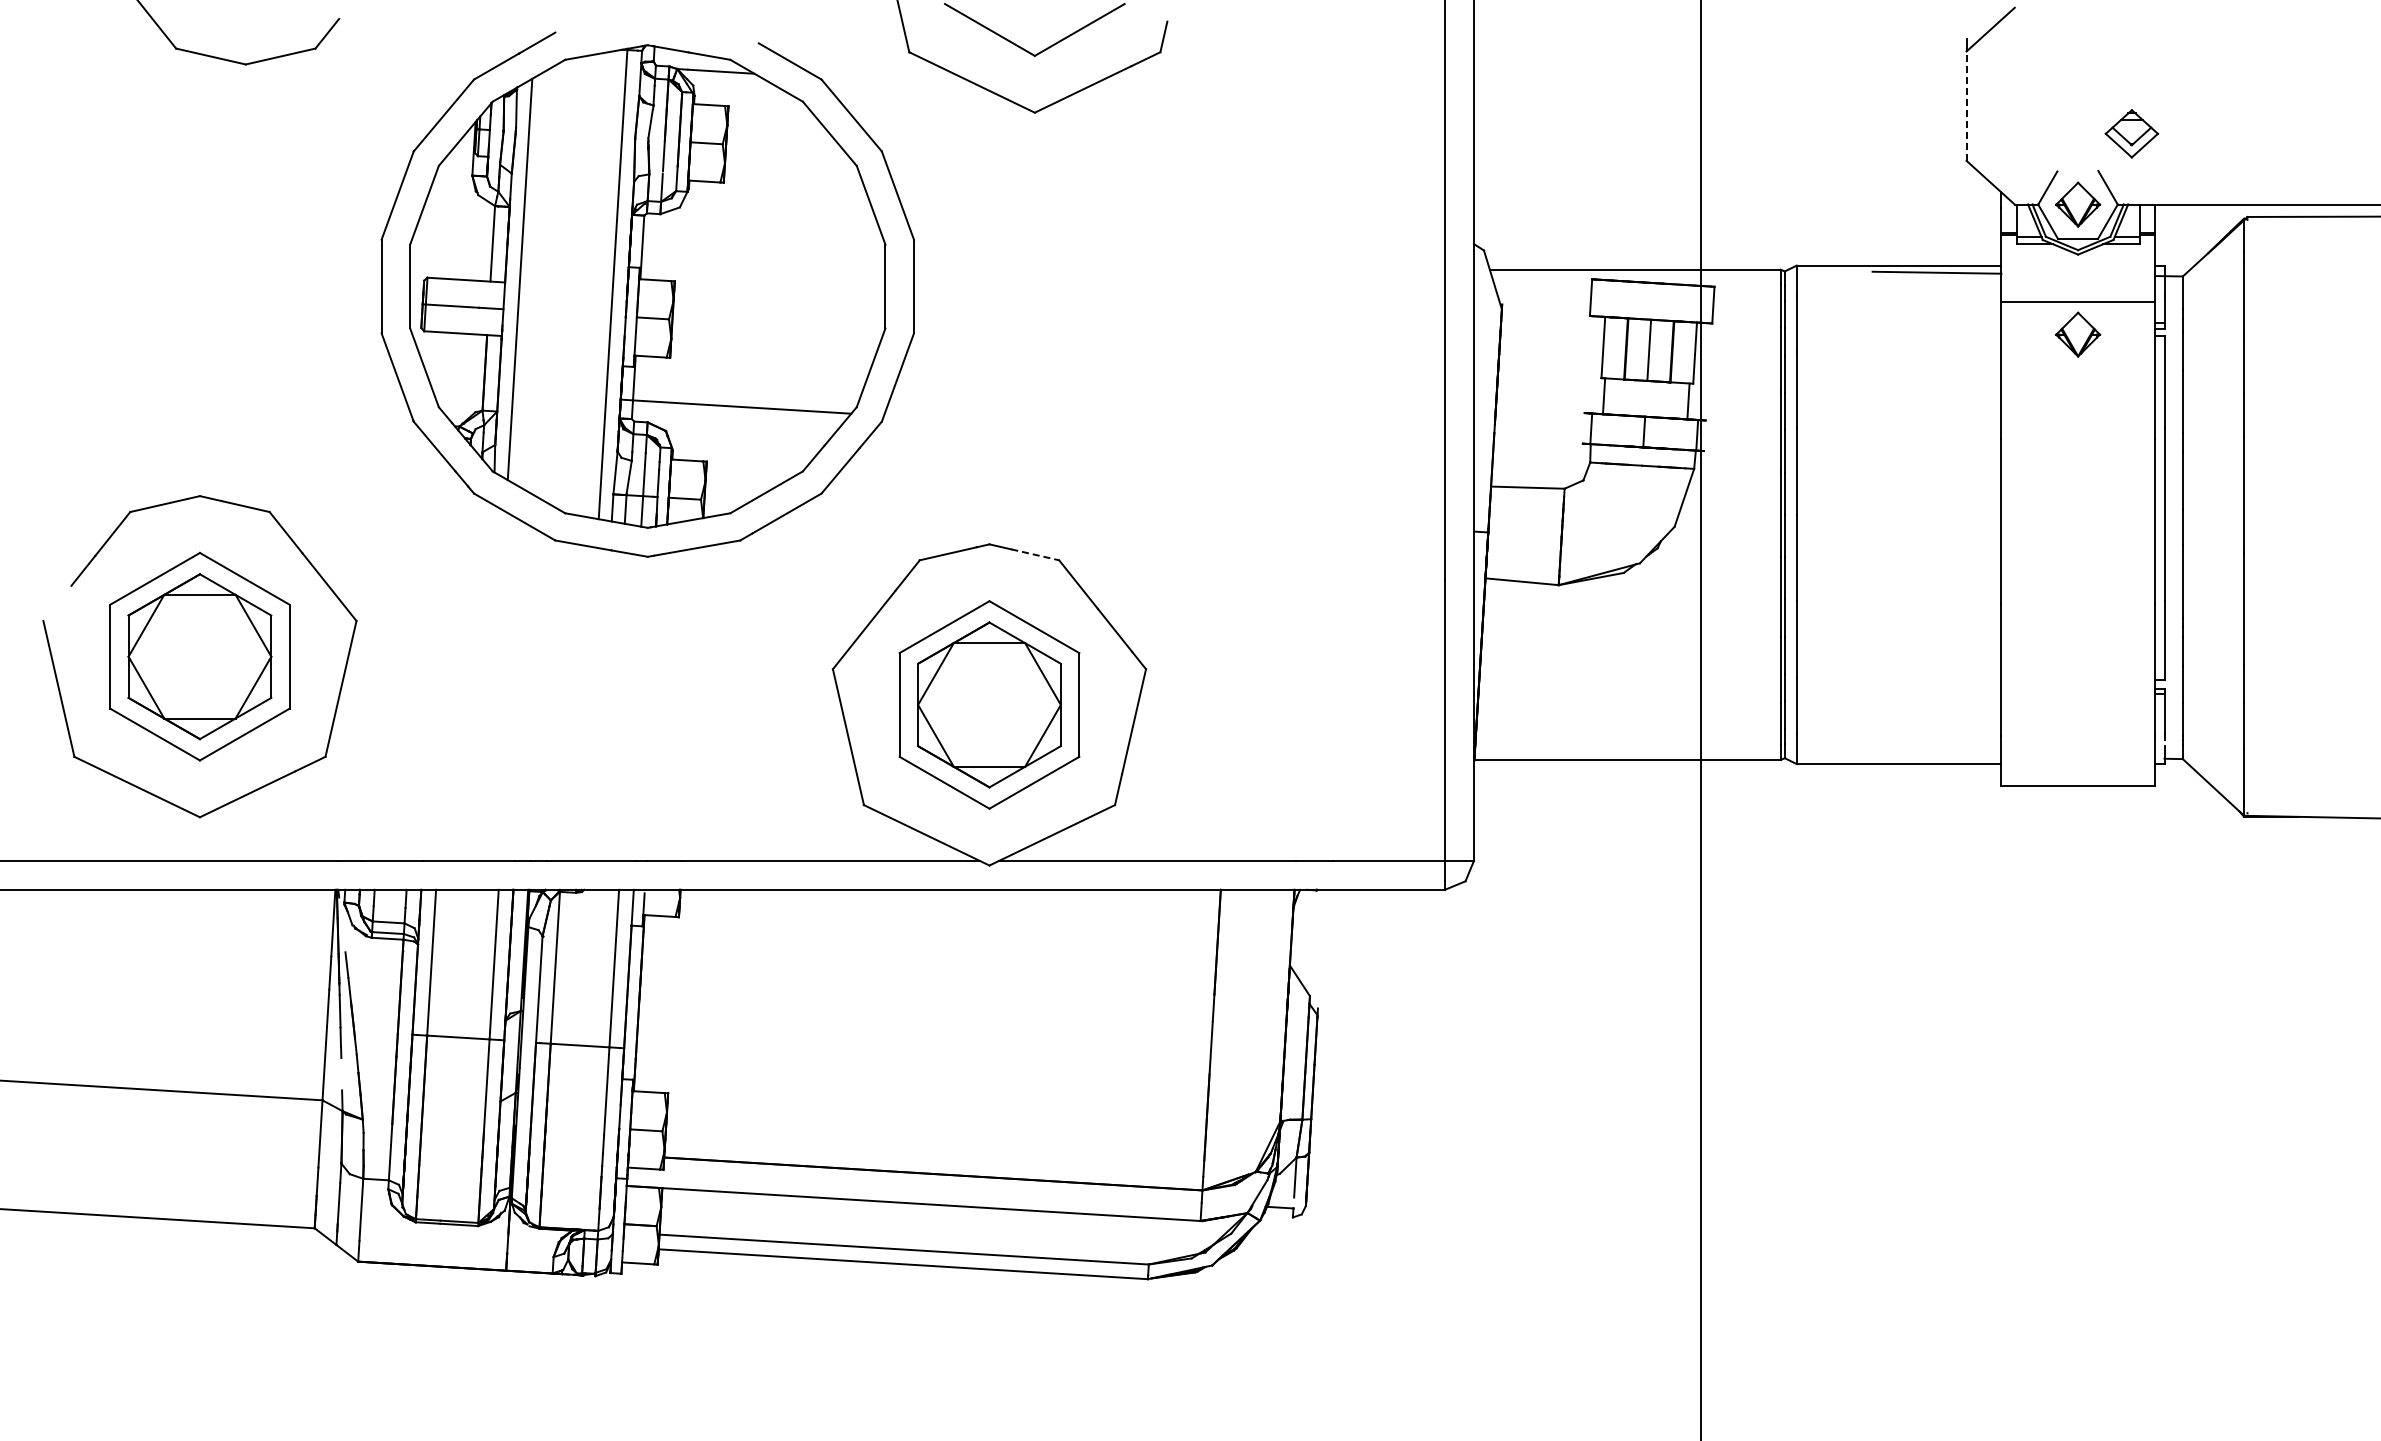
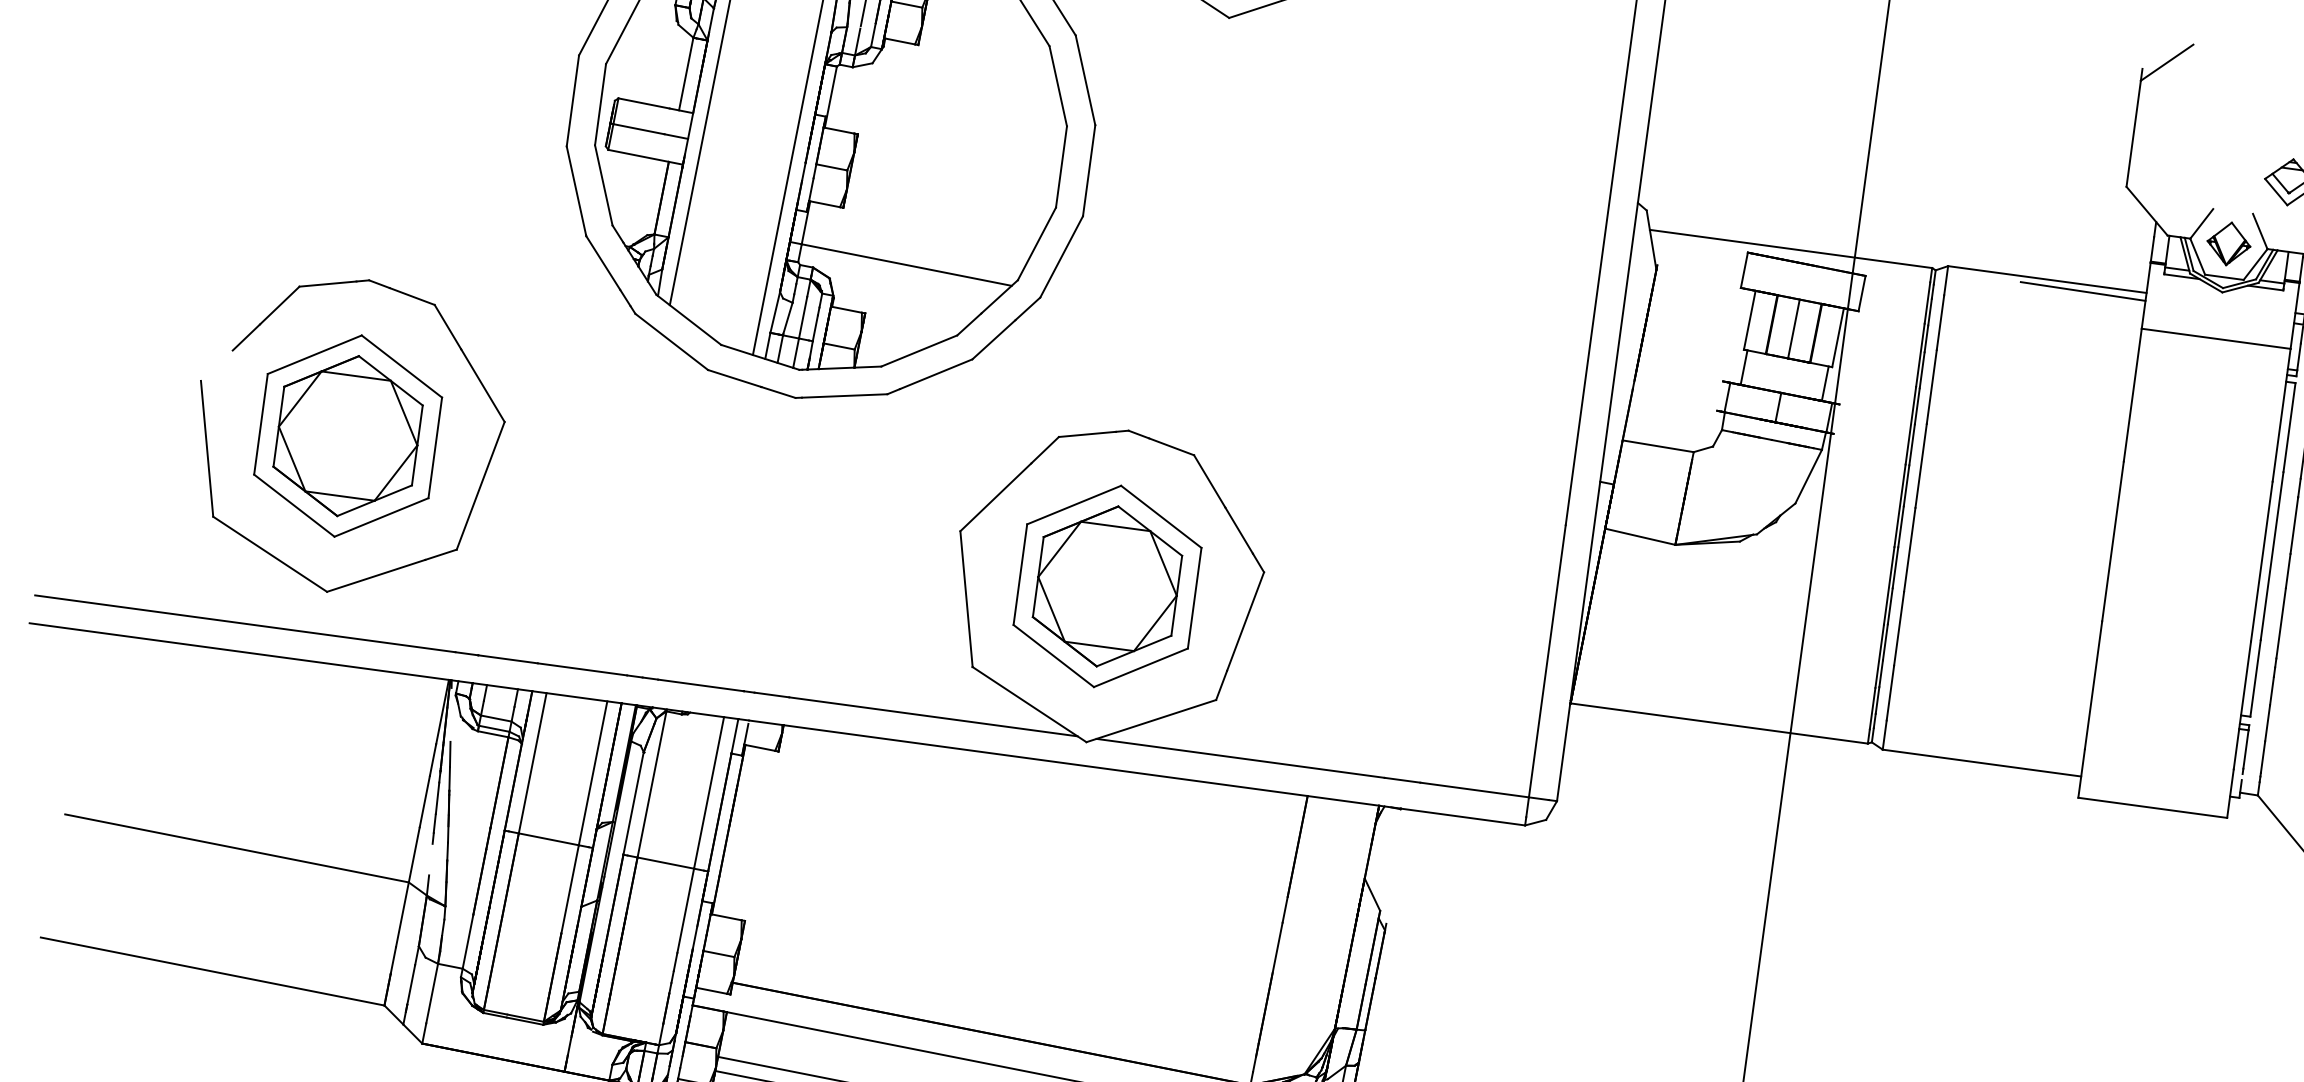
line: (1966, 106) -> (2133, 134), dashed -> solid
part: (2078, 334) -> (2212, 369), removed
line: (1035, 554) -> (1171, 446), dashed -> solid

